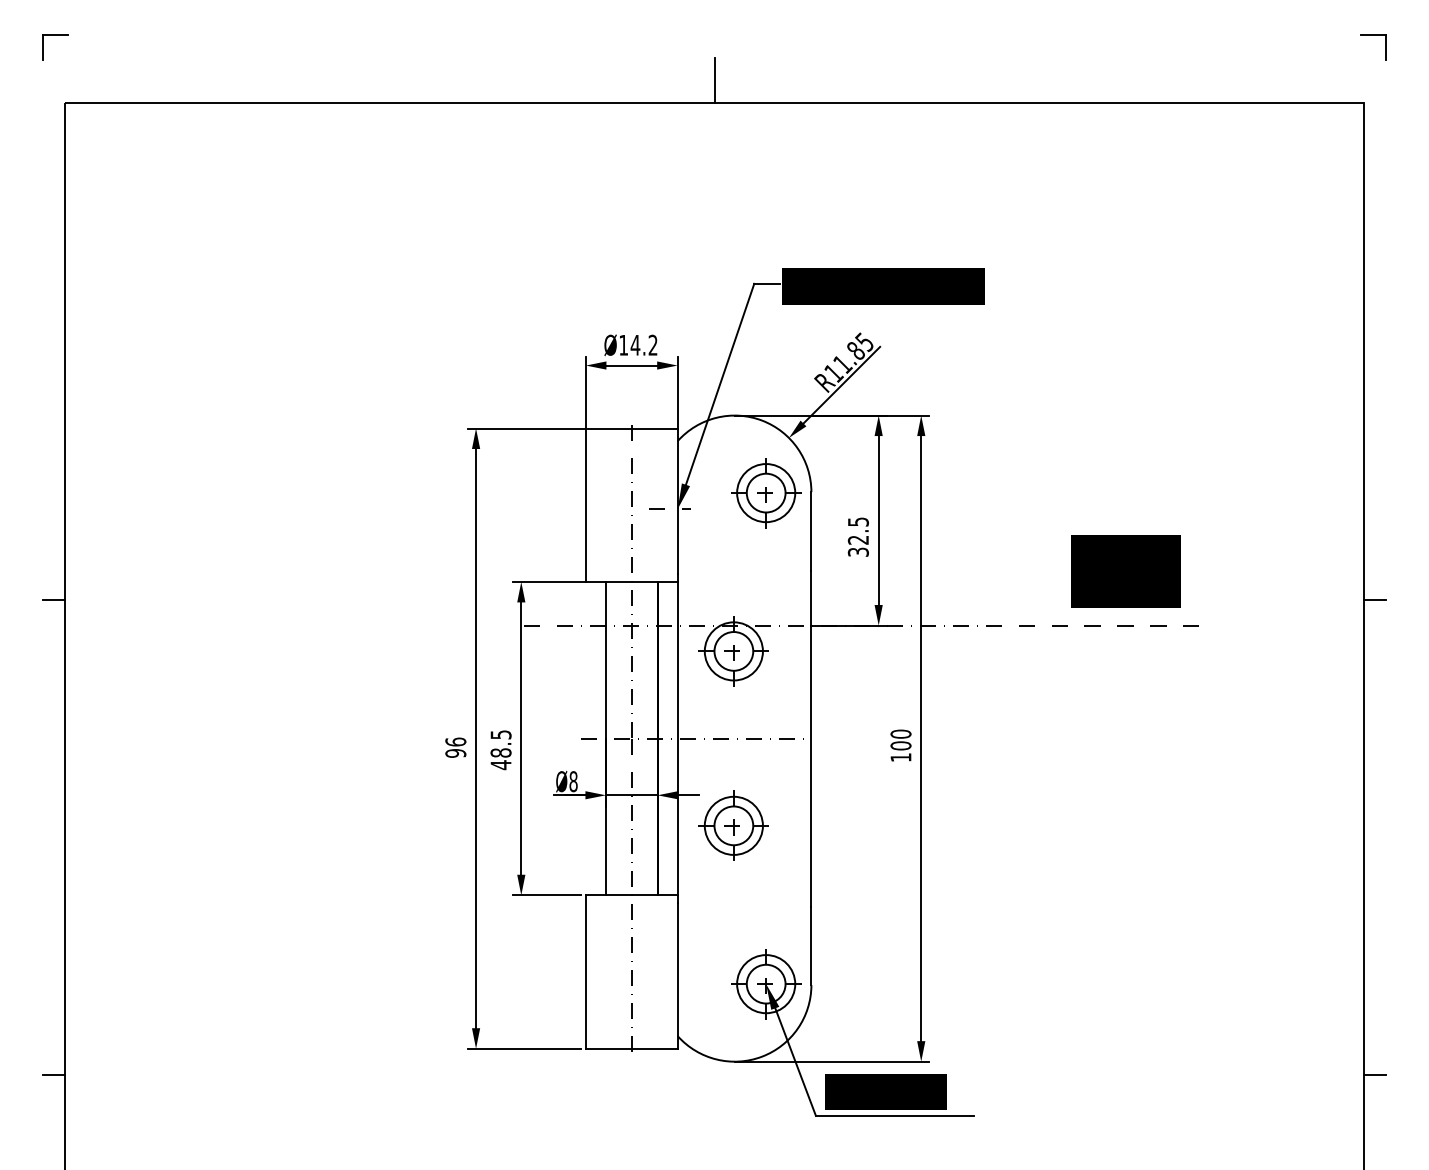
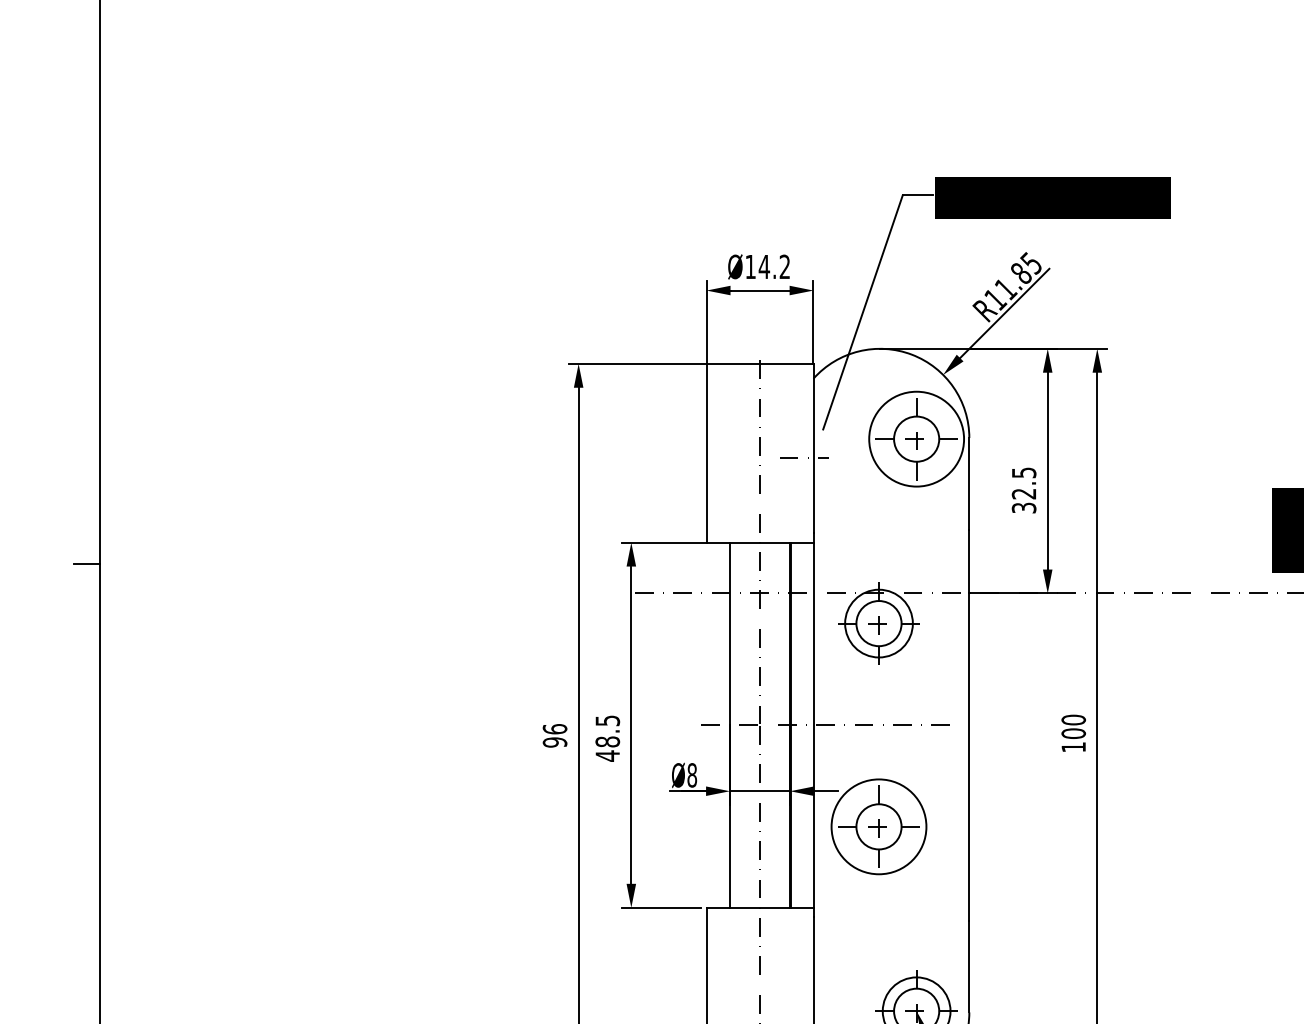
circle: (766, 493) -> (917, 439), size x1.4
fill: (683, 496) -> (820, 443), removed
circle: (733, 825) -> (878, 826), size x1.4

